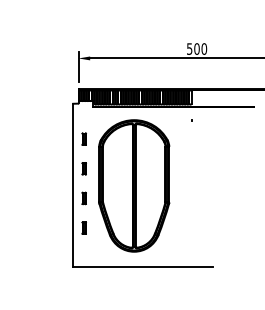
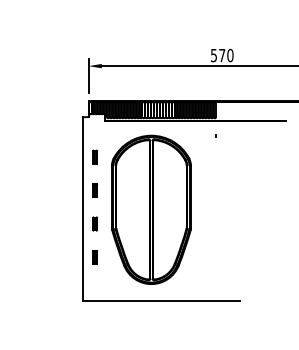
text: (197, 49) -> (222, 55), 500 -> 570

